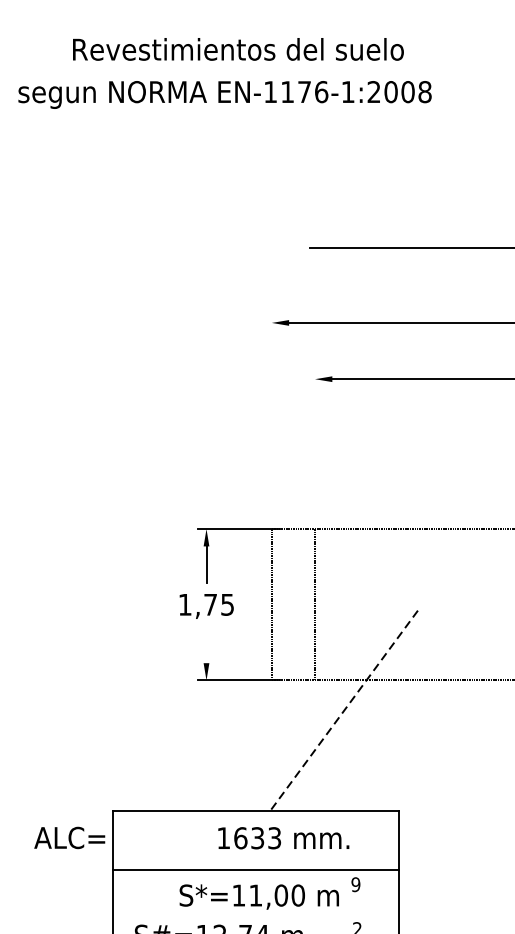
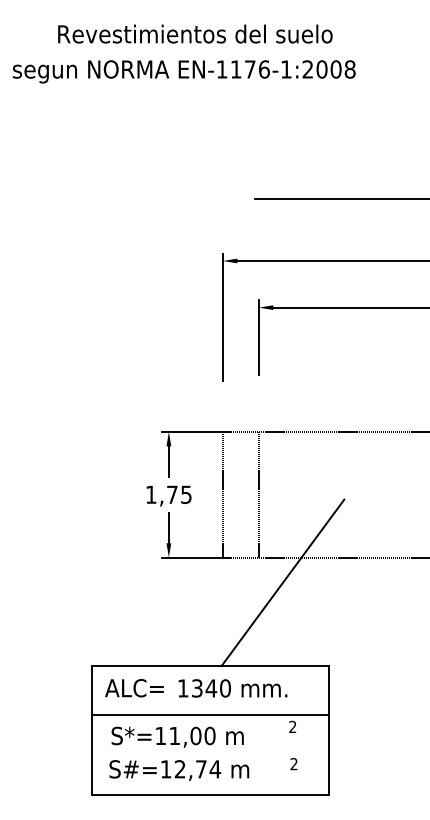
line: (272, 391) -> (223, 317), added
line: (314, 415) -> (258, 337), added
line: (206, 644) -> (168, 527), added
line: (343, 711) -> (282, 583), dashed -> solid
text: (69, 838) -> (134, 688), moved
text: (257, 838) -> (211, 688), 1633 -> 1340
text: (355, 884) -> (292, 726), 9 -> 2
text: (259, 896) -> (177, 736), moved

